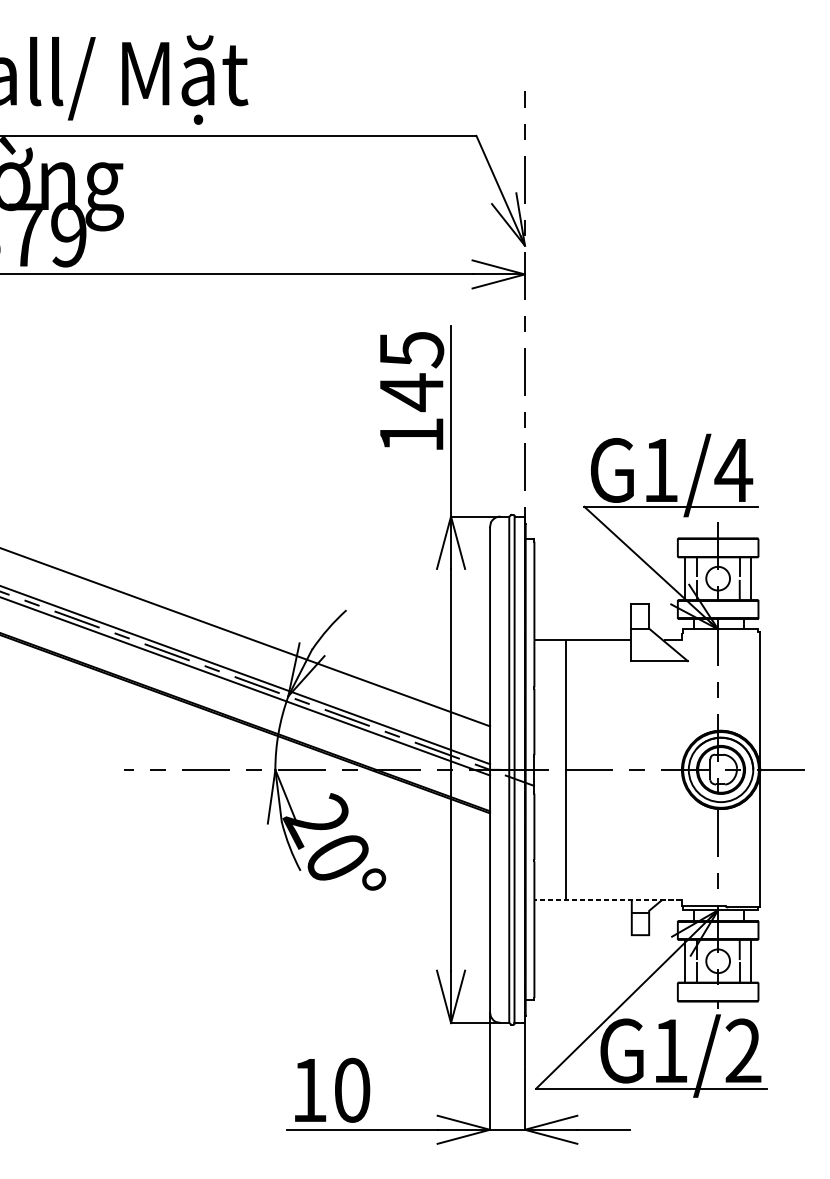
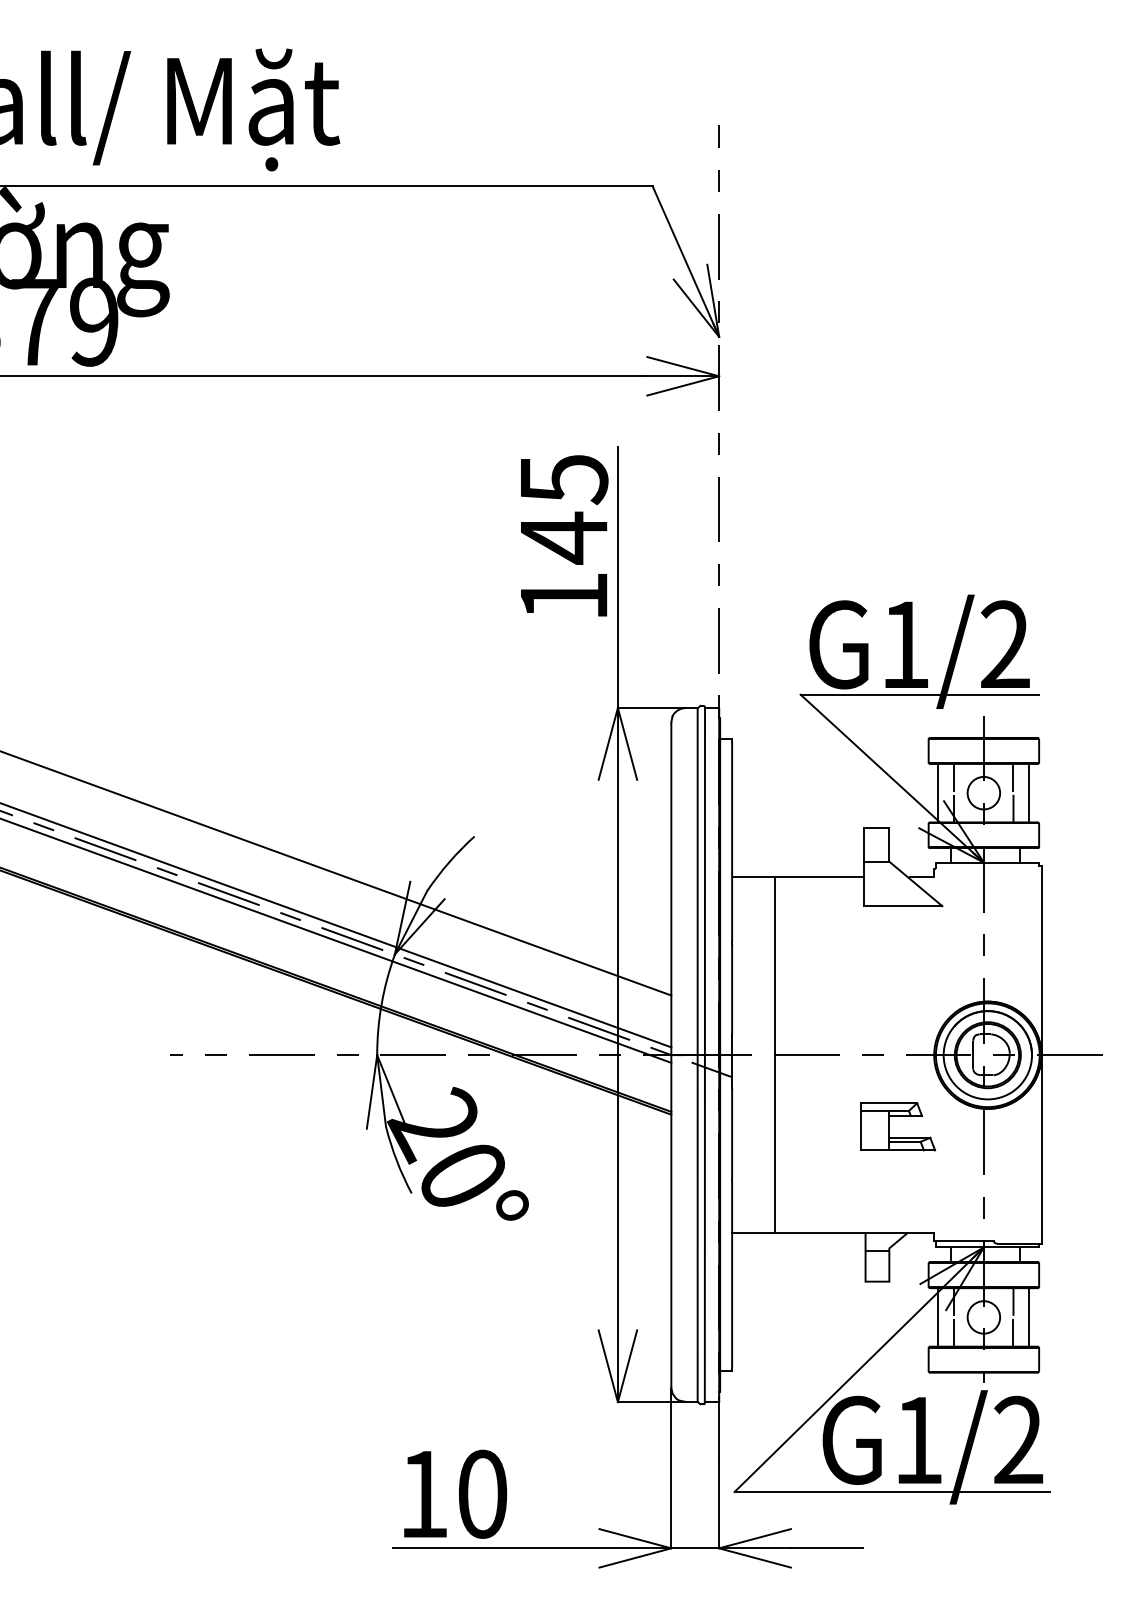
text: (733, 469) -> (1004, 643), G1/4 -> G1/2
part: (649, 821) -> (889, 1126), added
line: (607, 900) -> (832, 1233), dashed -> solid

